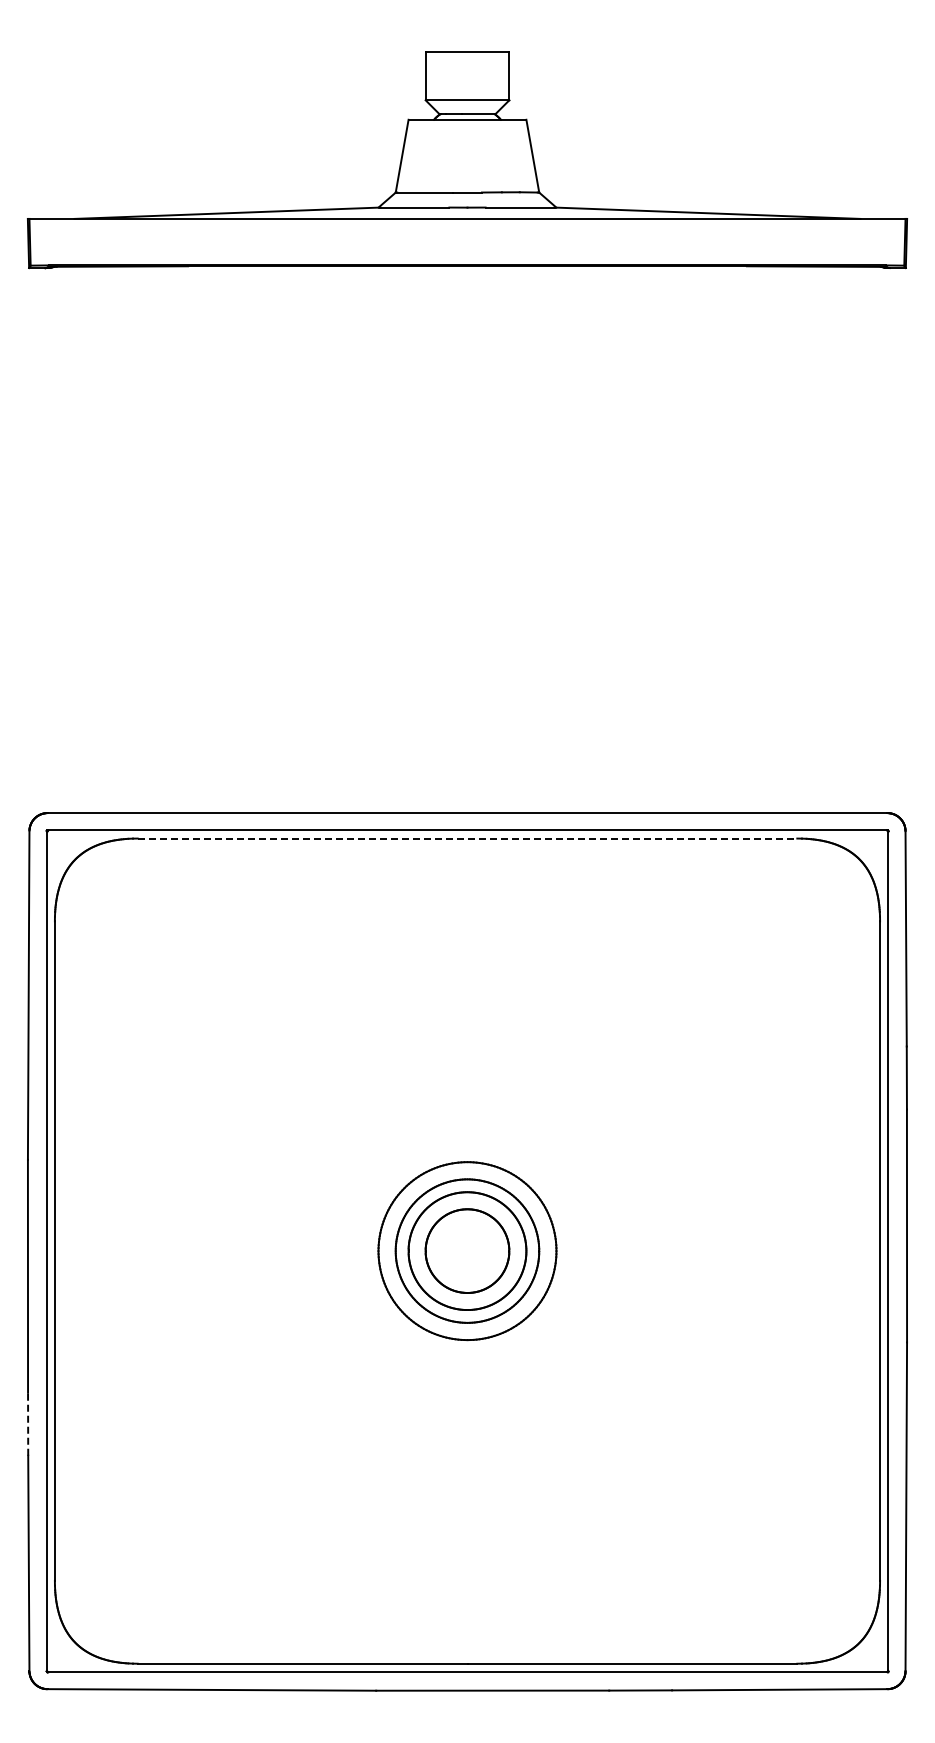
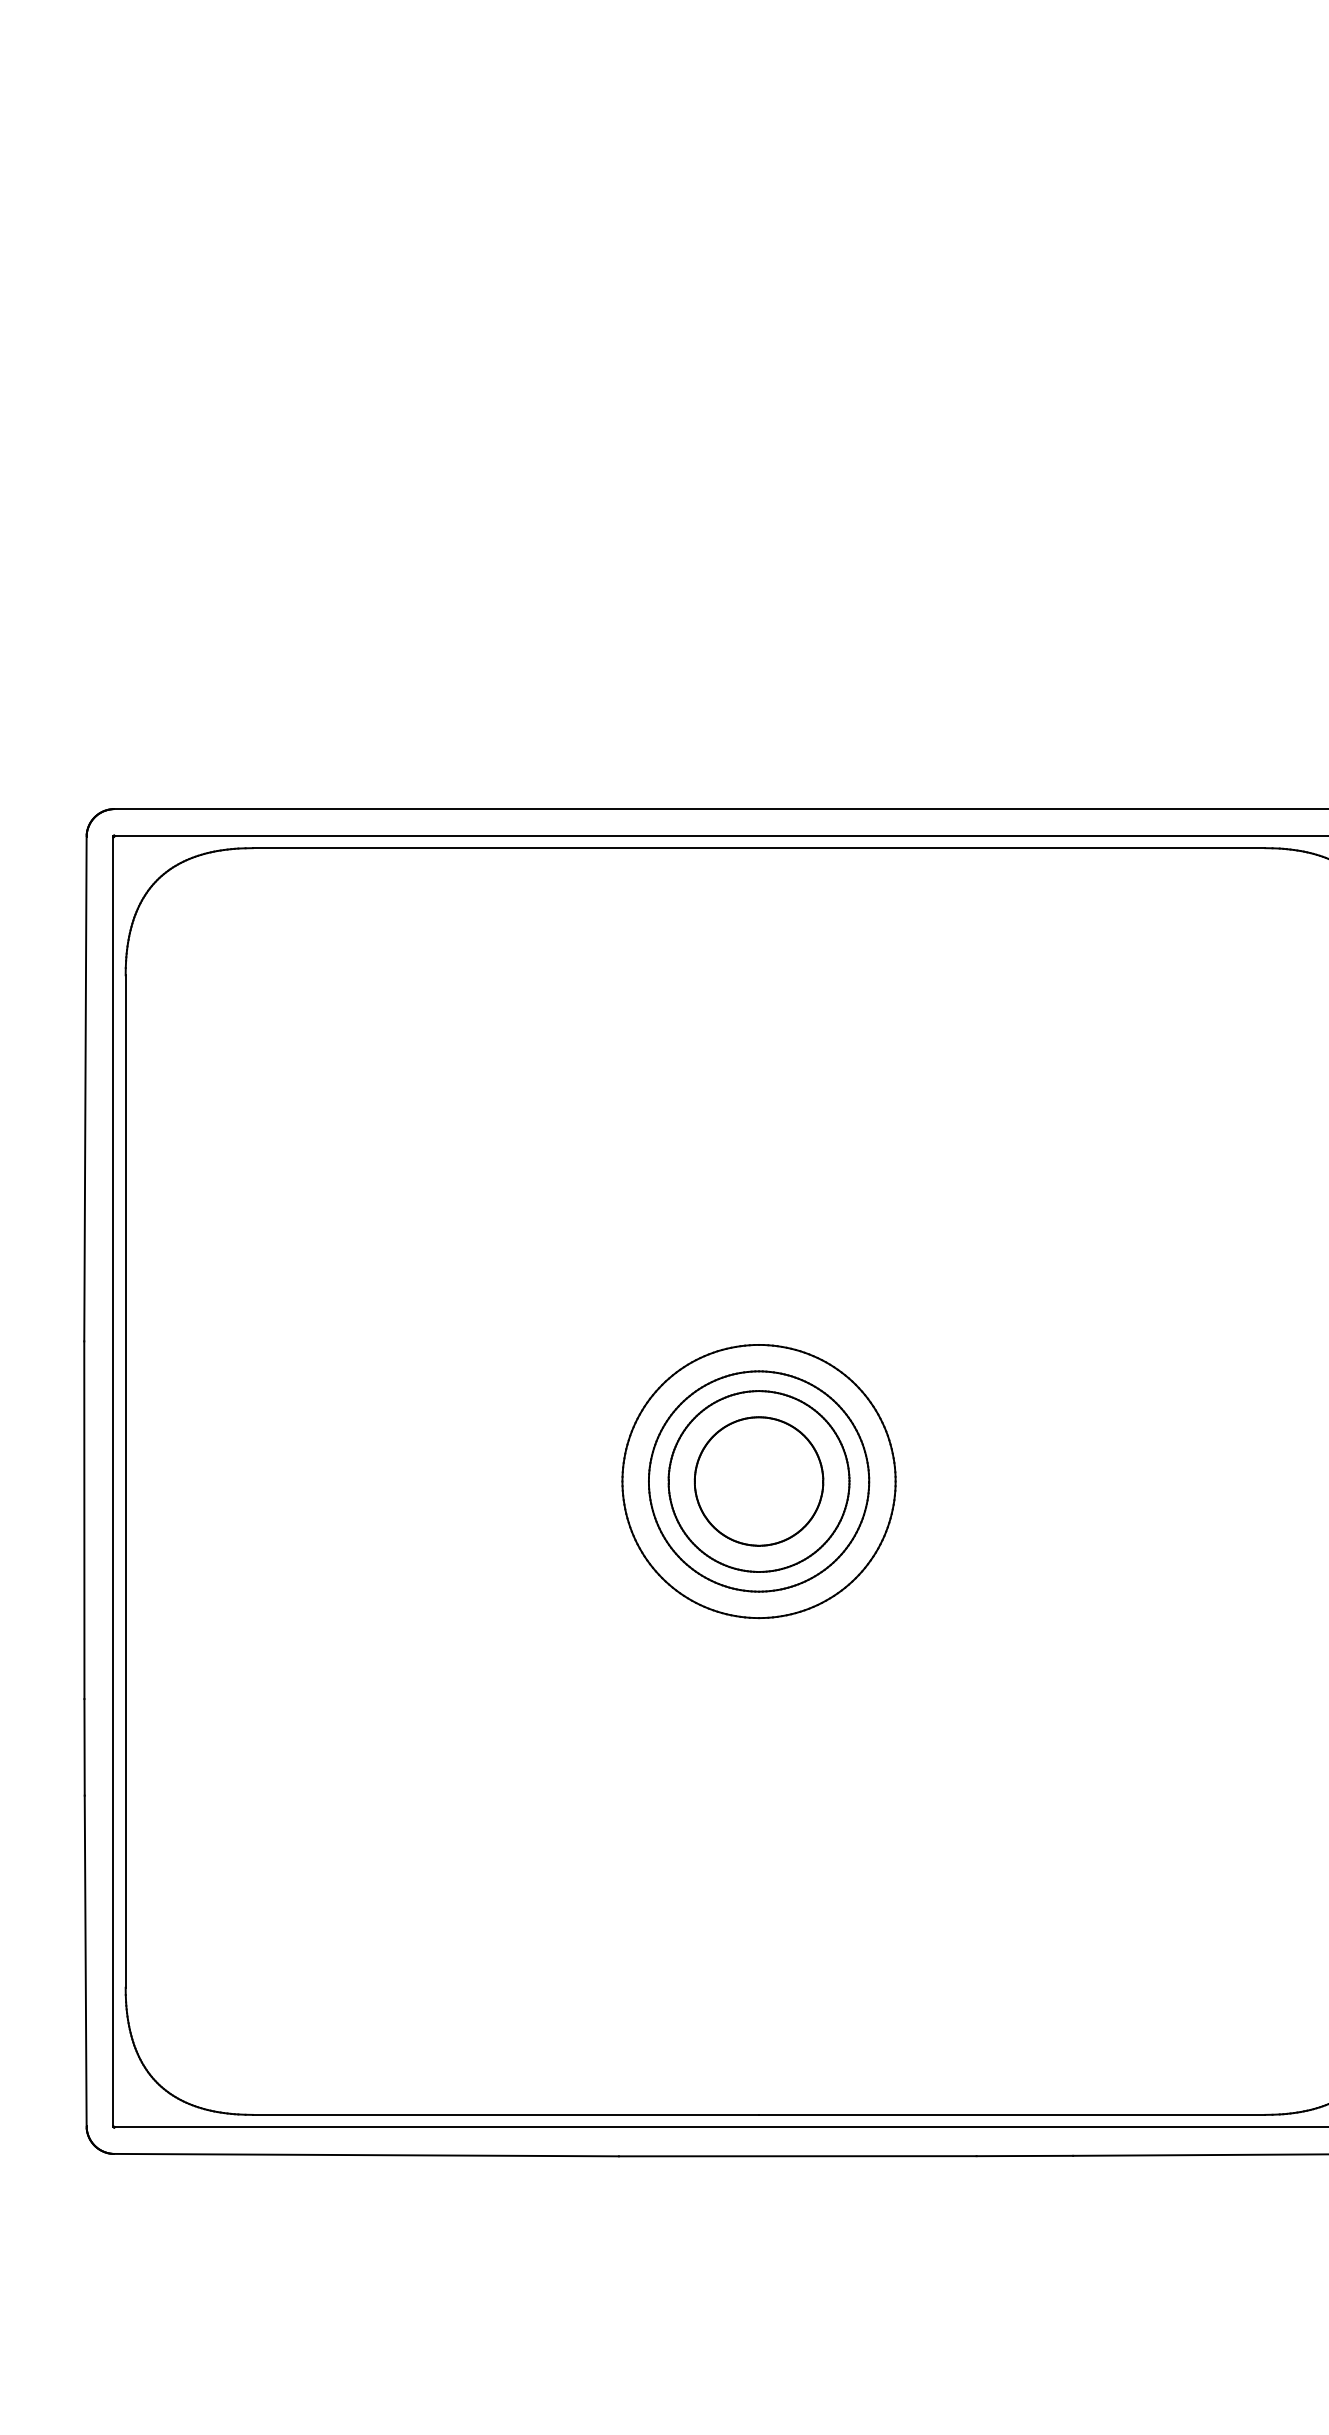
line: (467, 838) -> (759, 848), dashed -> solid
line: (28, 1423) -> (85, 1746), dashed -> solid

